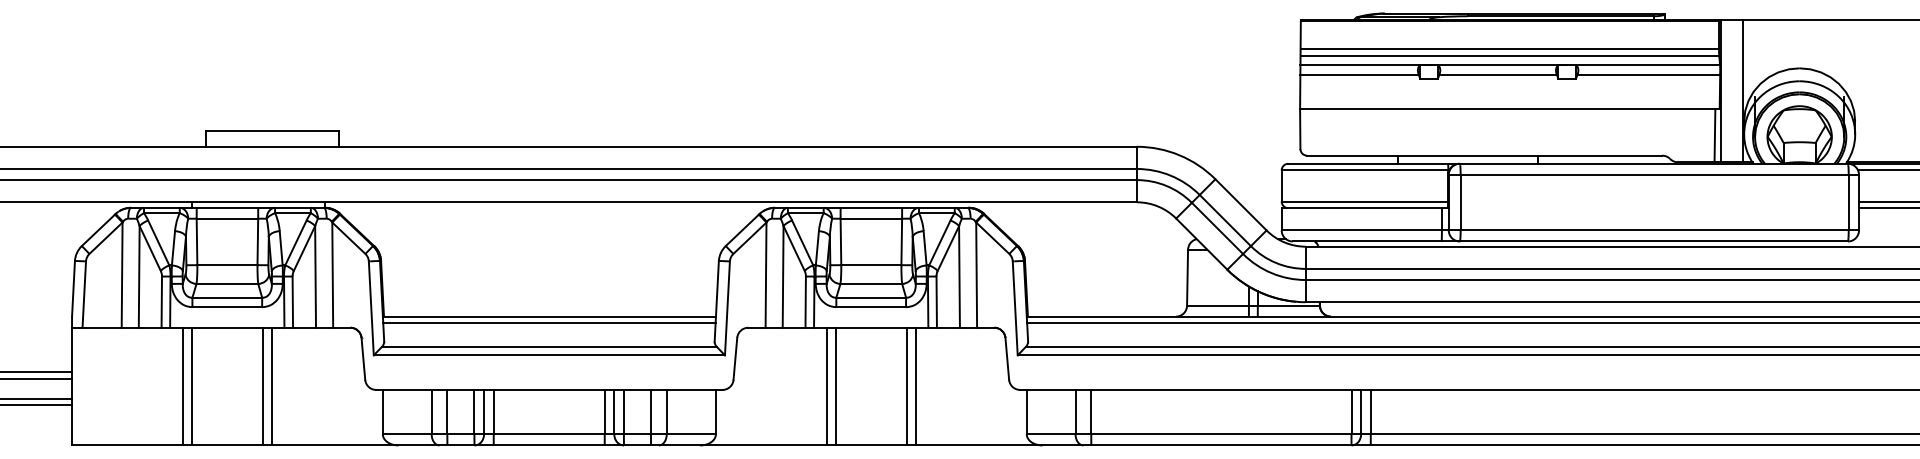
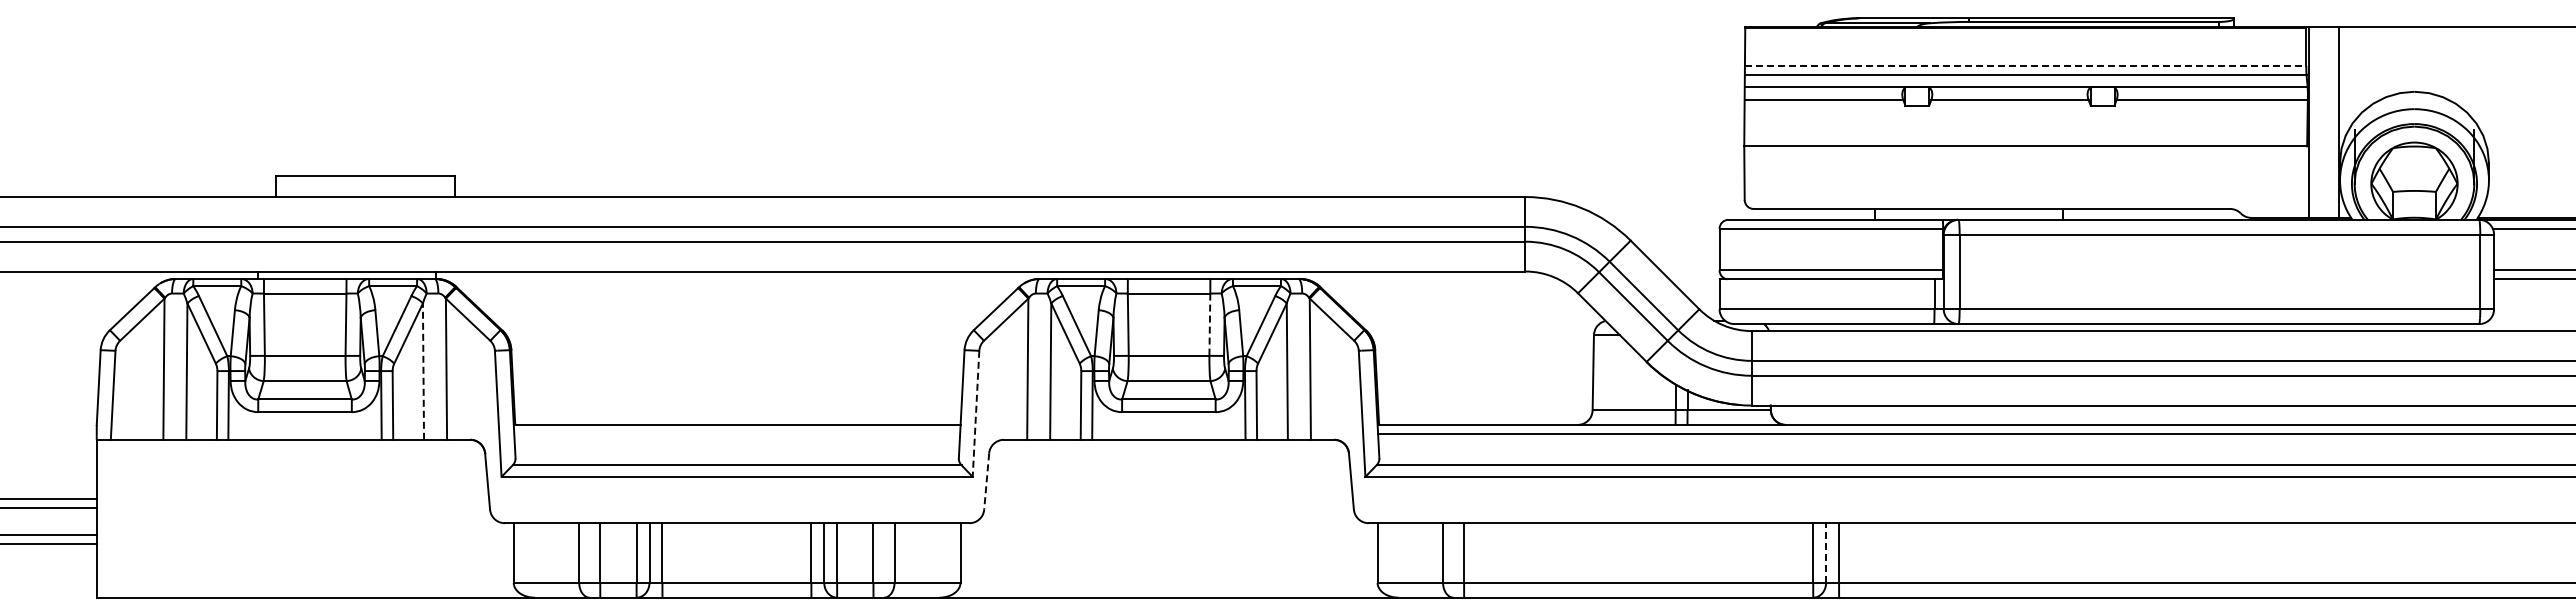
line: (1509, 49) -> (2025, 66), solid -> dashed
line: (1714, 135) -> (2300, 181), removed
line: (901, 242) -> (1209, 325), solid -> dashed
line: (315, 276) -> (423, 371), solid -> dashed
line: (727, 308) -> (976, 414), solid -> dashed
line: (549, 323) -> (737, 433), removed
line: (735, 359) -> (986, 482), solid -> dashed
line: (182, 386) -> (245, 518), removed
line: (191, 386) -> (257, 518), removed
line: (262, 386) -> (352, 518), removed
line: (271, 386) -> (364, 518), removed
line: (826, 386) -> (1109, 518), removed
line: (835, 386) -> (1121, 518), removed
line: (906, 386) -> (1216, 518), removed
line: (915, 386) -> (1228, 518), removed
line: (1361, 412) -> (1826, 553), solid -> dashed

